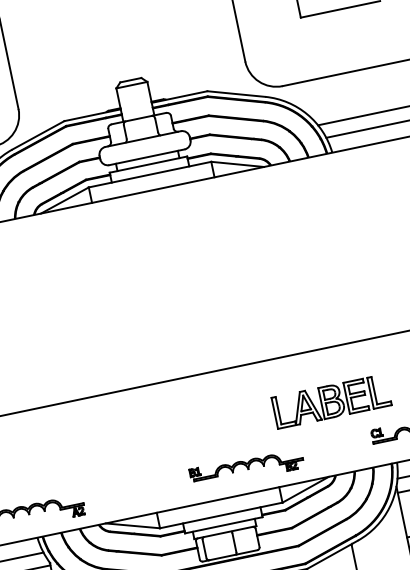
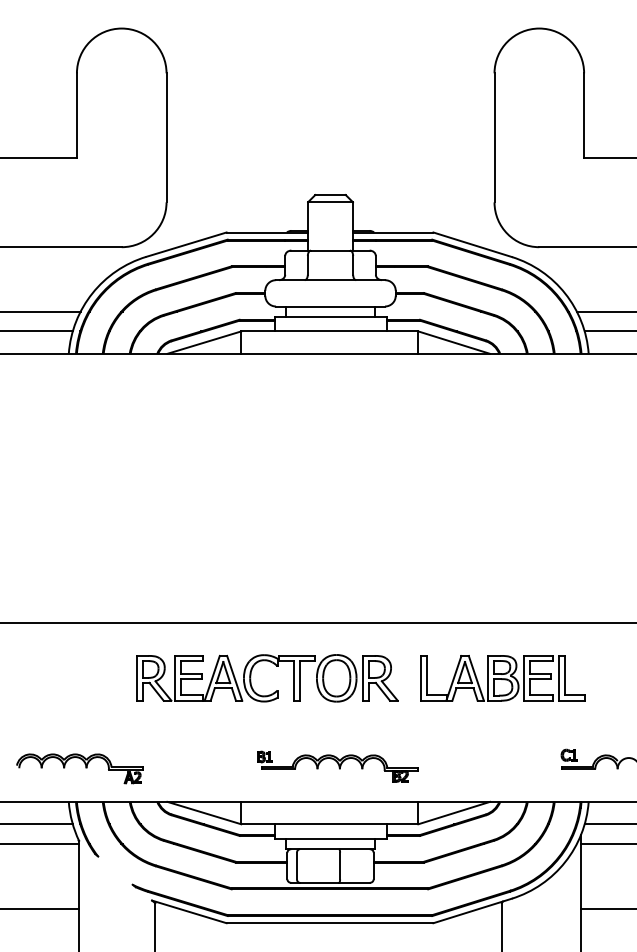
part: (331, 401) -> (502, 678), moved
part: (163, 431) -> (274, 691), added
part: (246, 468) -> (337, 766), moved

